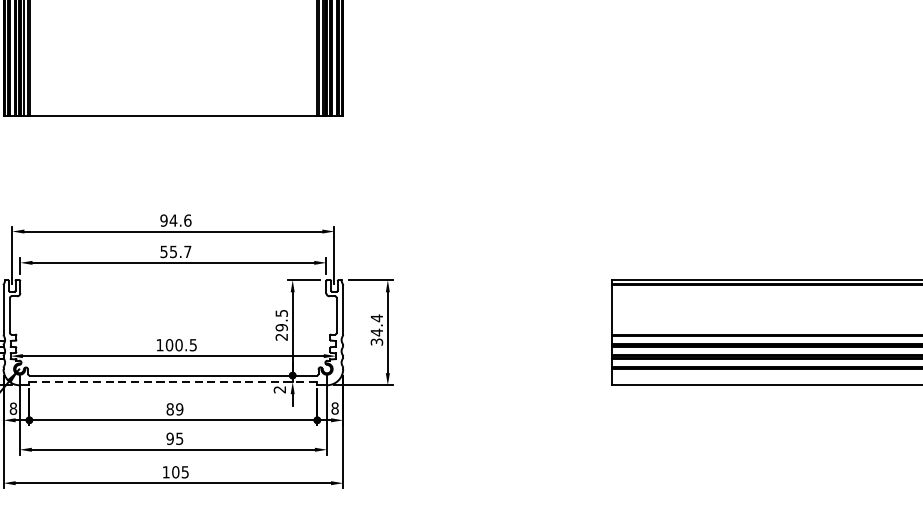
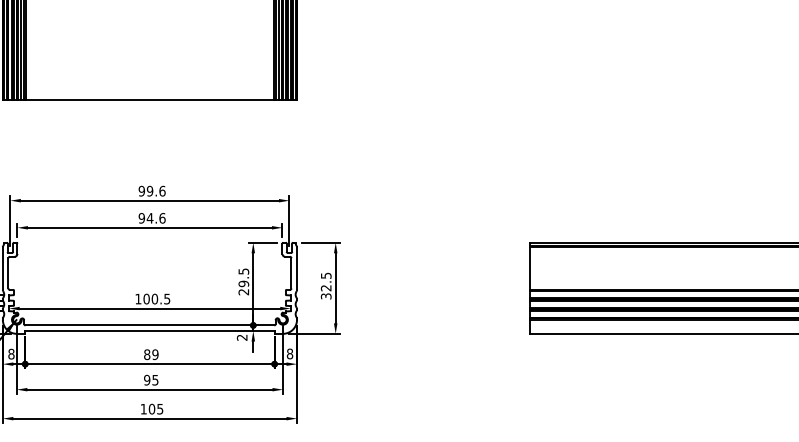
text: (172, 219) -> (149, 190), 94.6 -> 99.6
text: (175, 252) -> (151, 218), 55.7 -> 94.6
text: (376, 324) -> (325, 281), 34.4 -> 32.5
line: (172, 382) -> (149, 331), dashed -> solid

